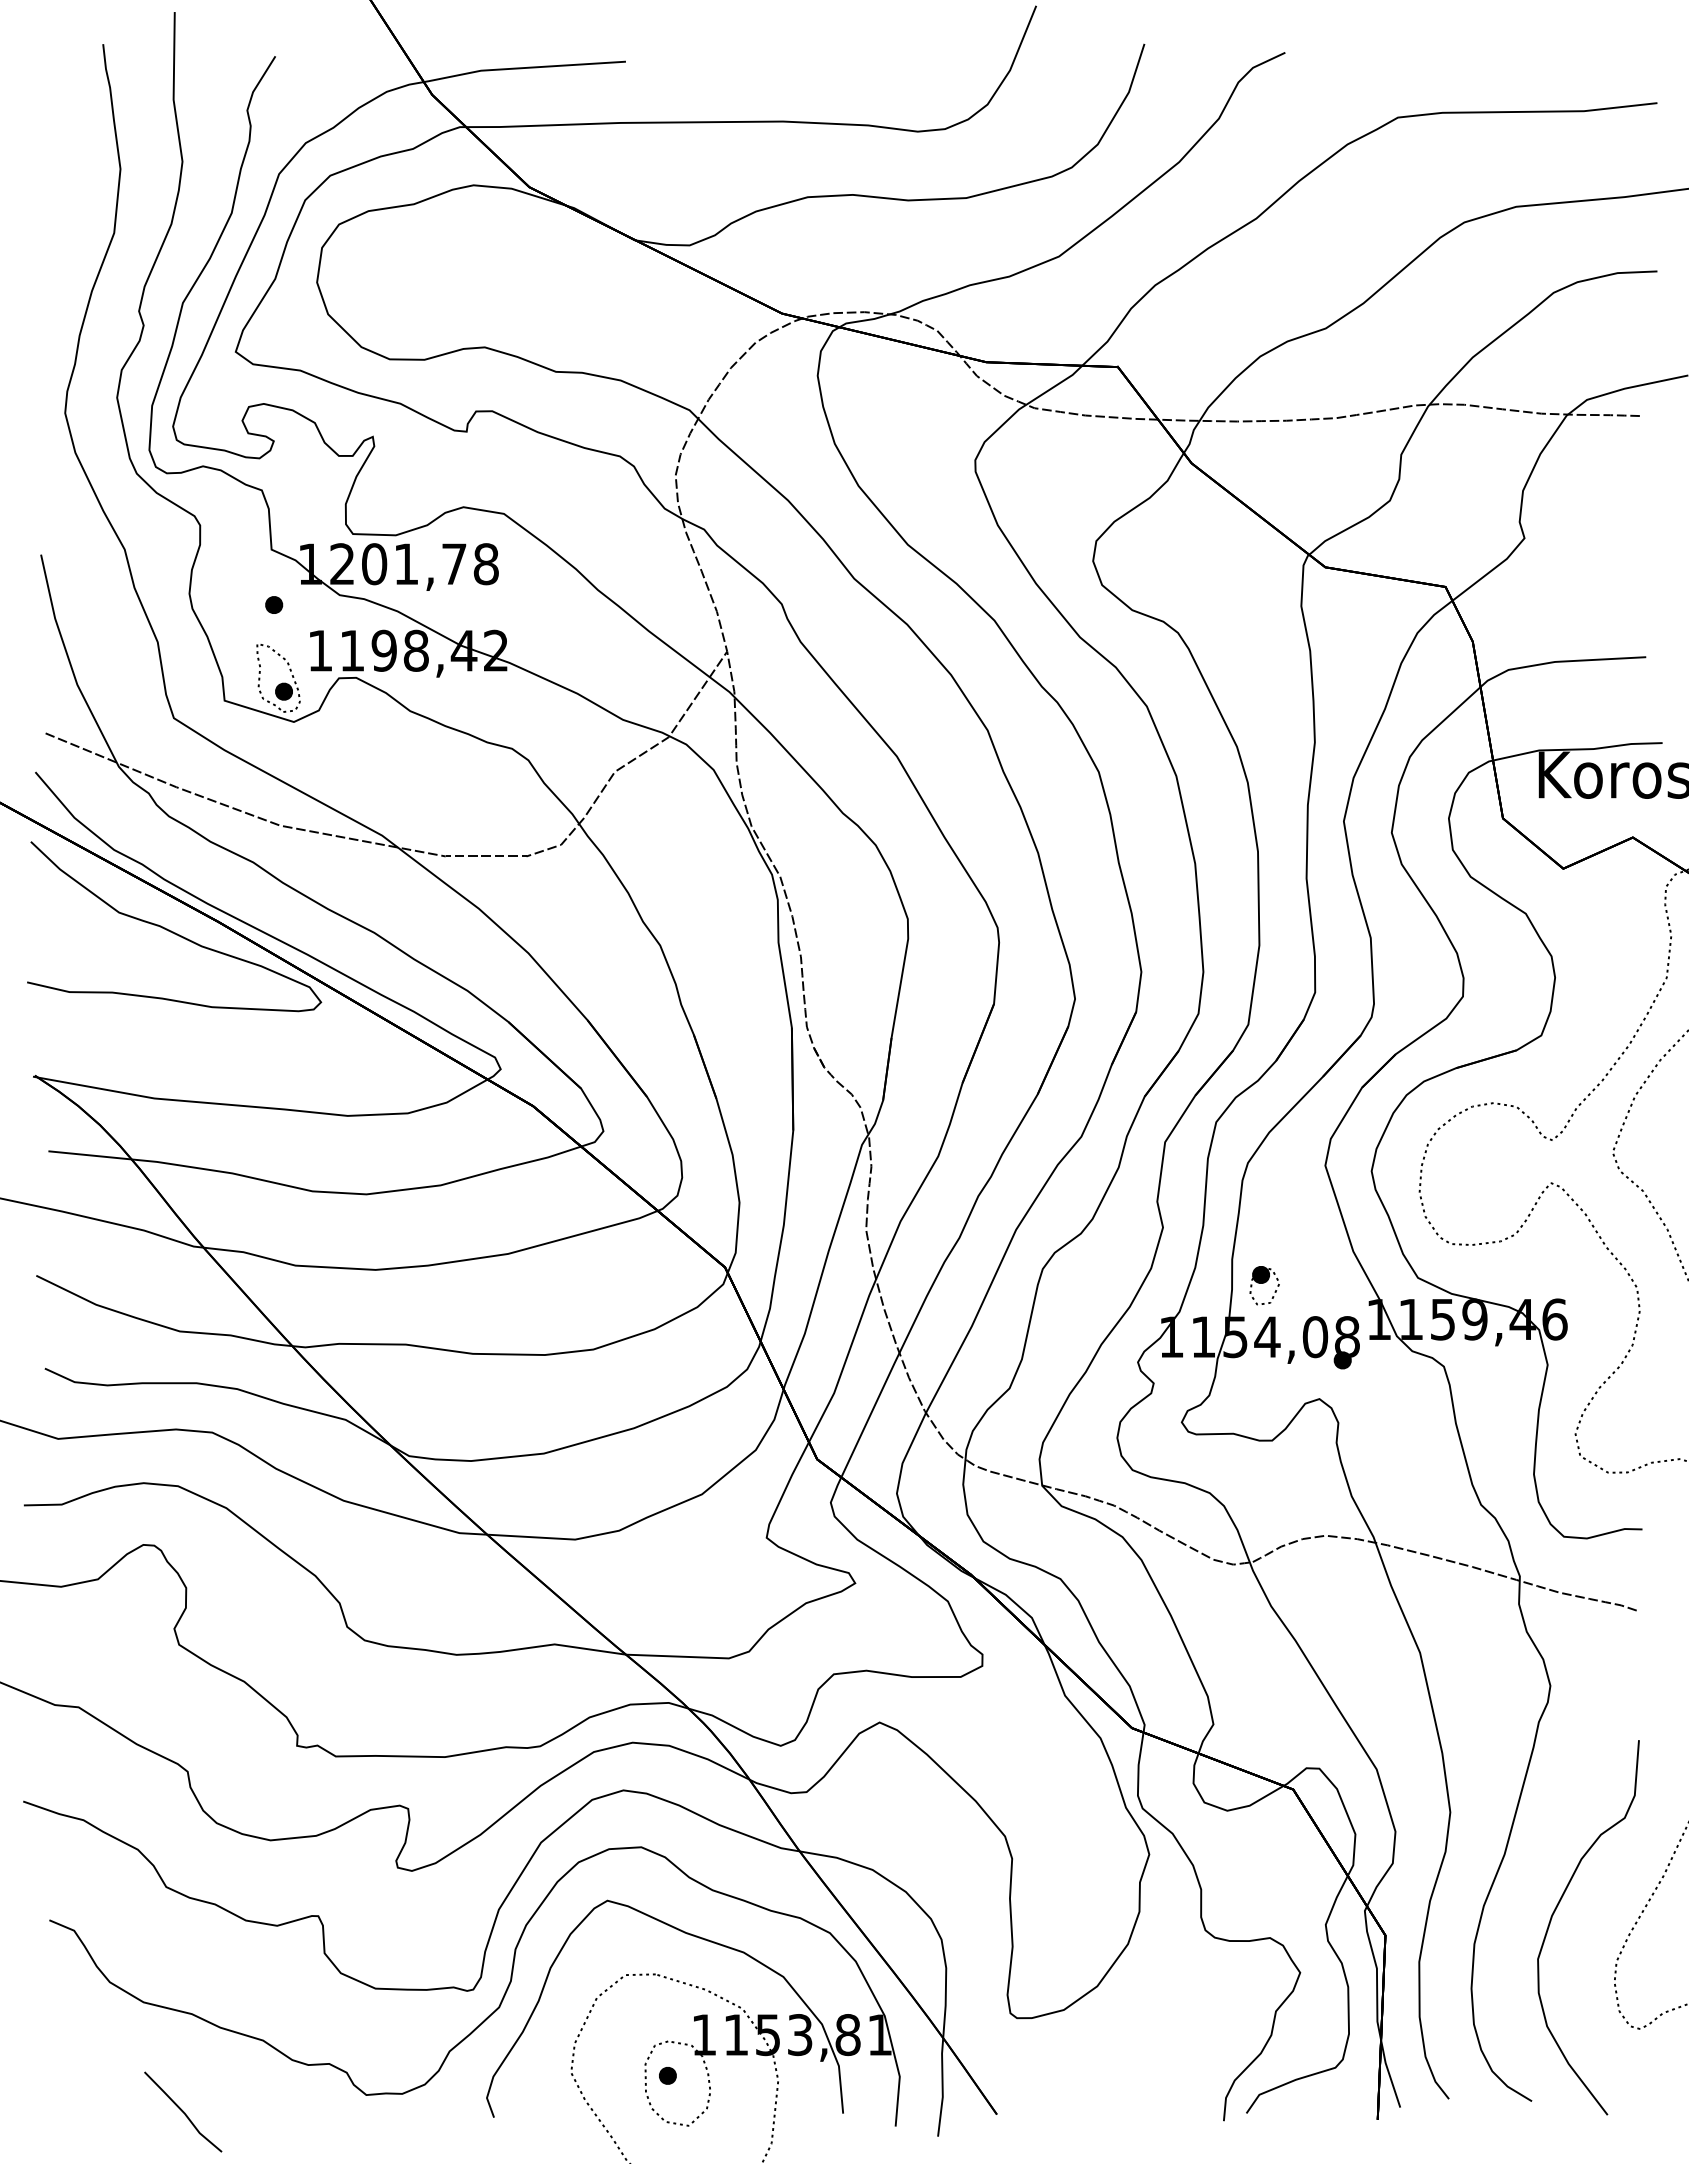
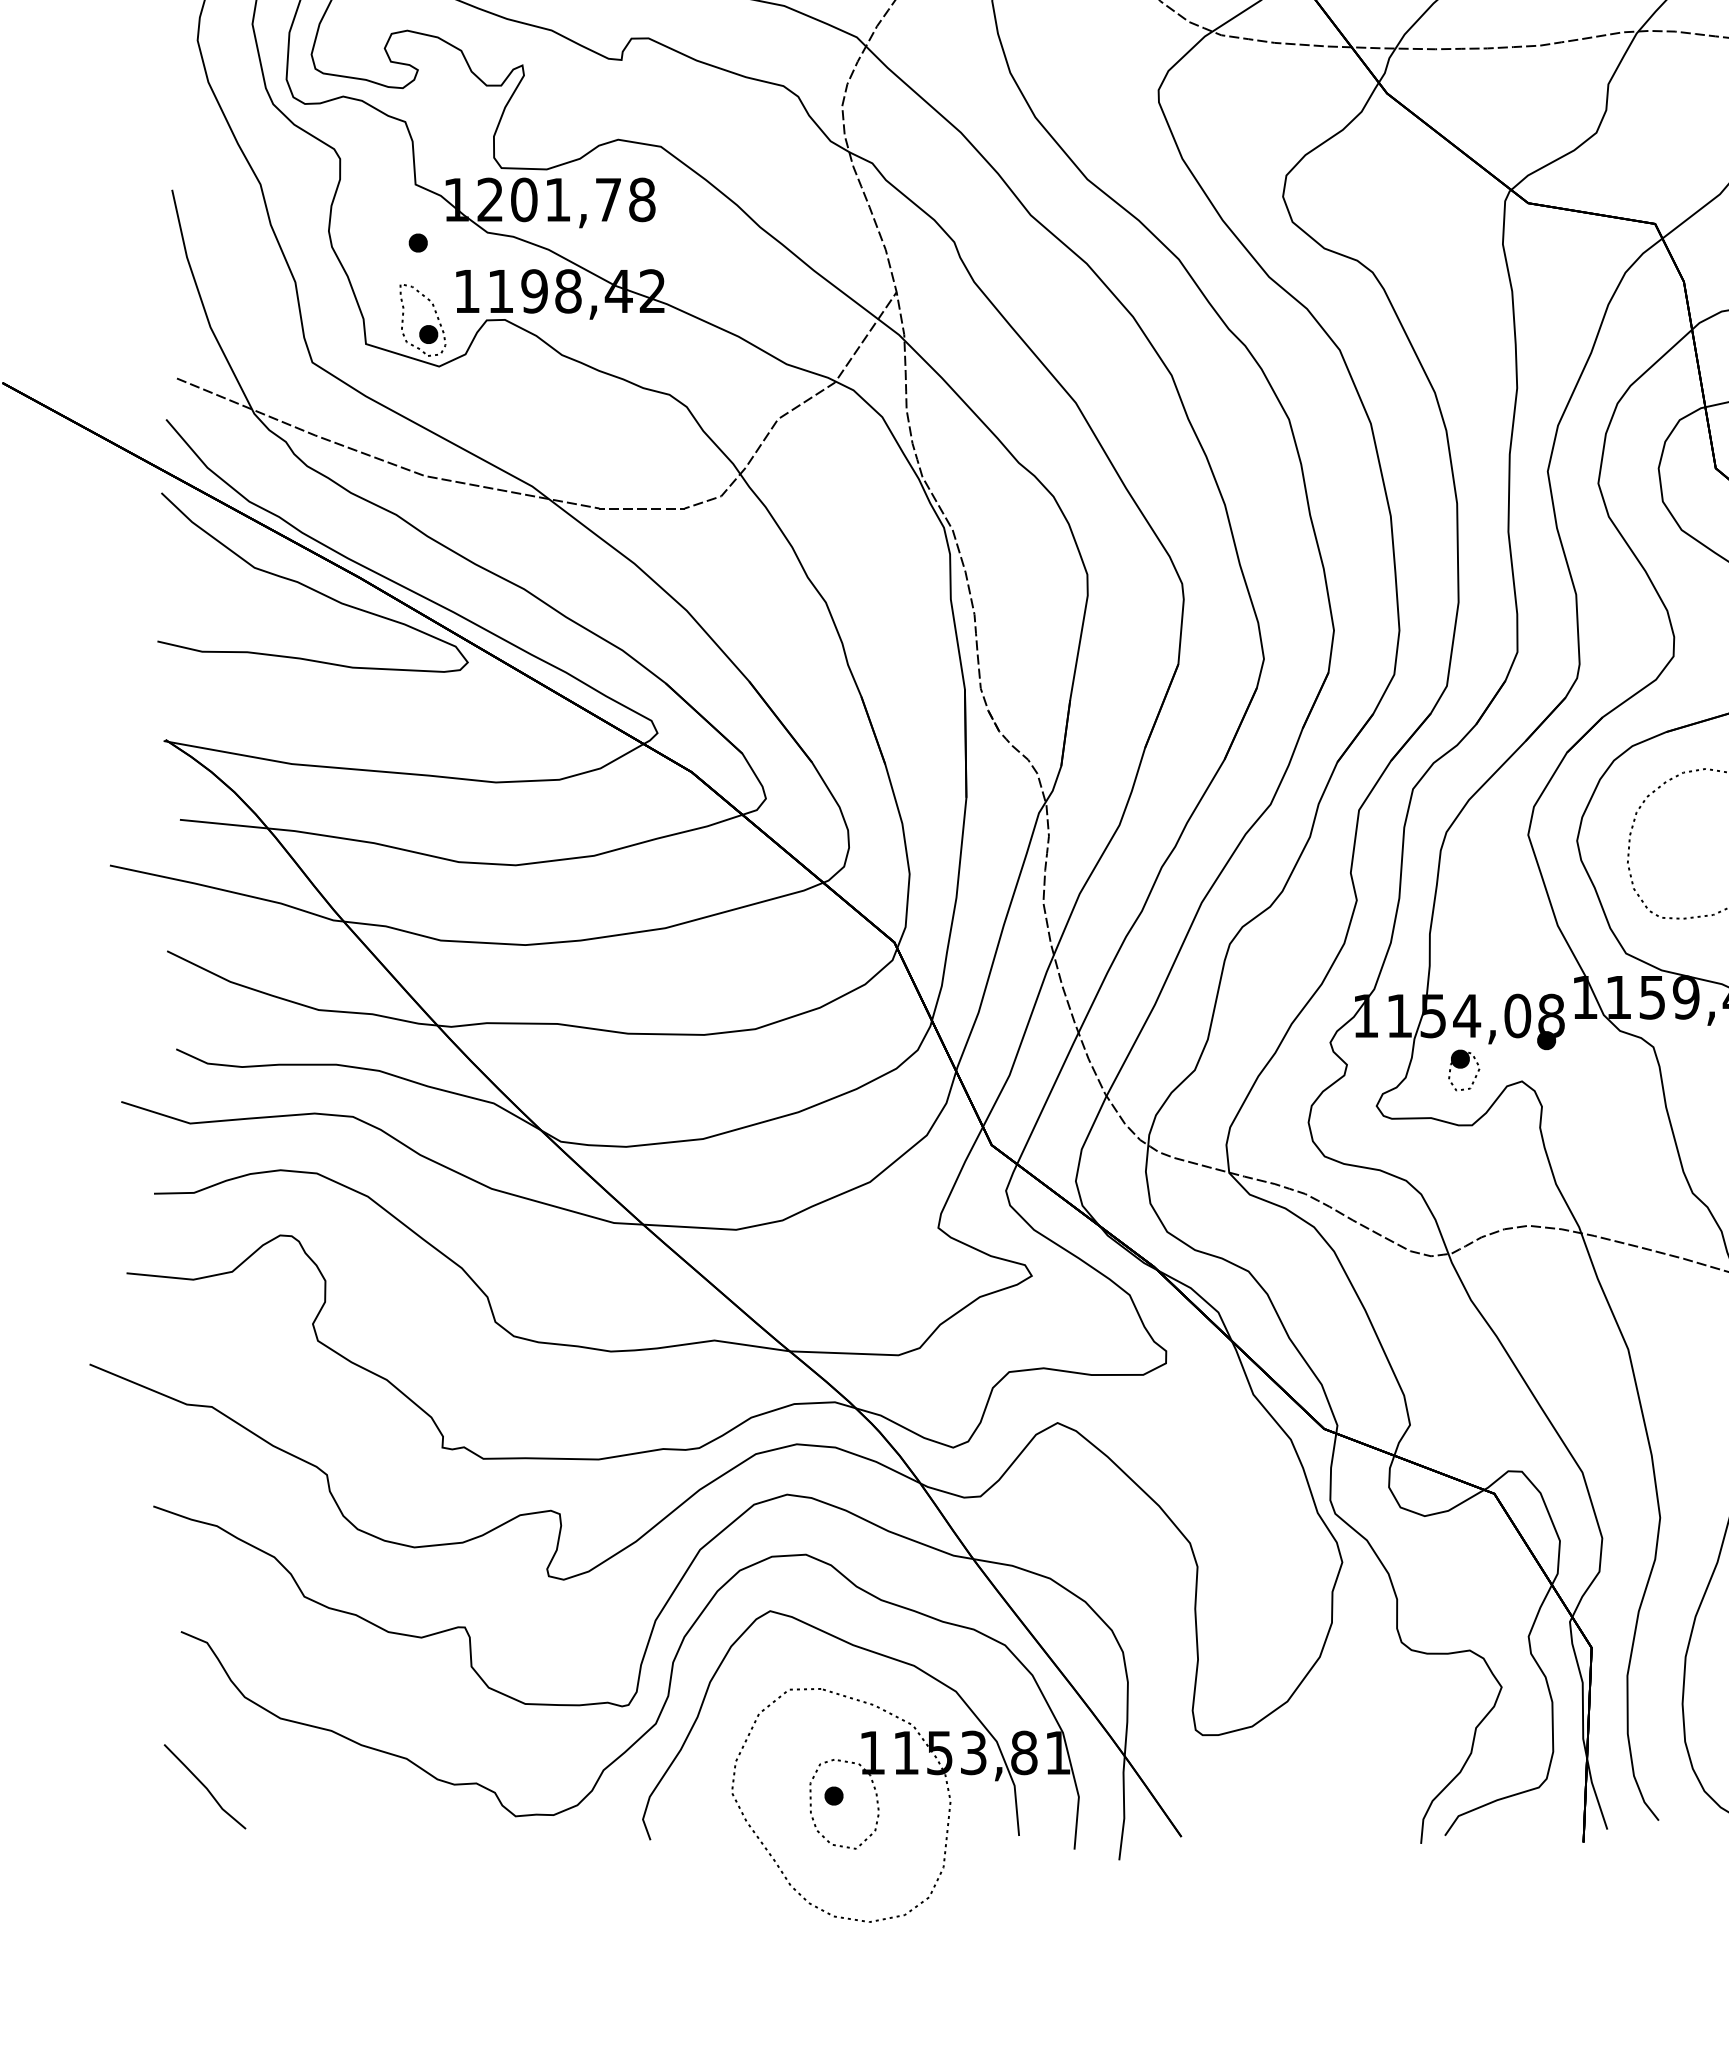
part: (1264, 1285) -> (1463, 1070), moved
line: (183, 2111) -> (205, 1786), moved

